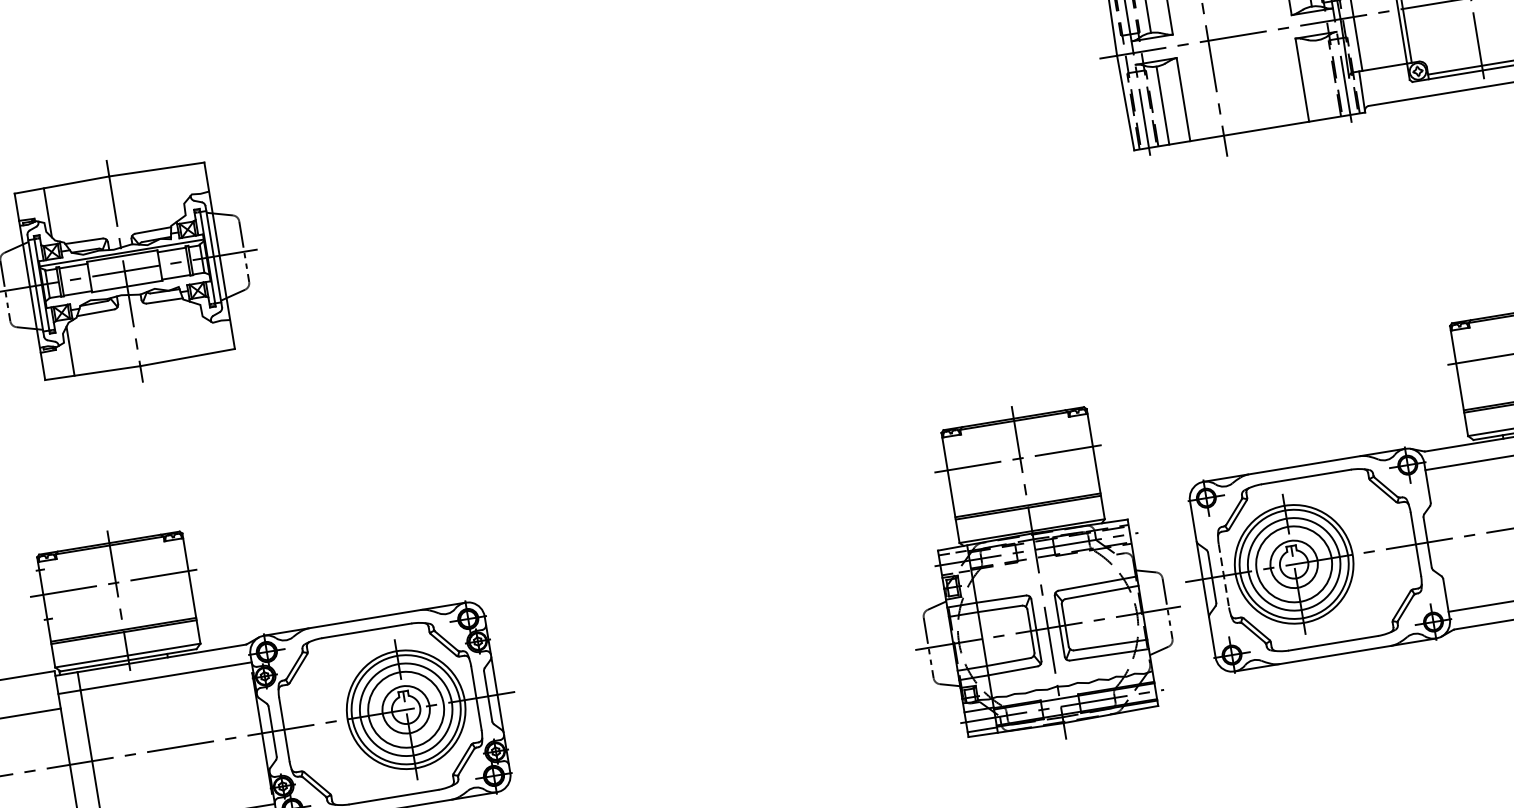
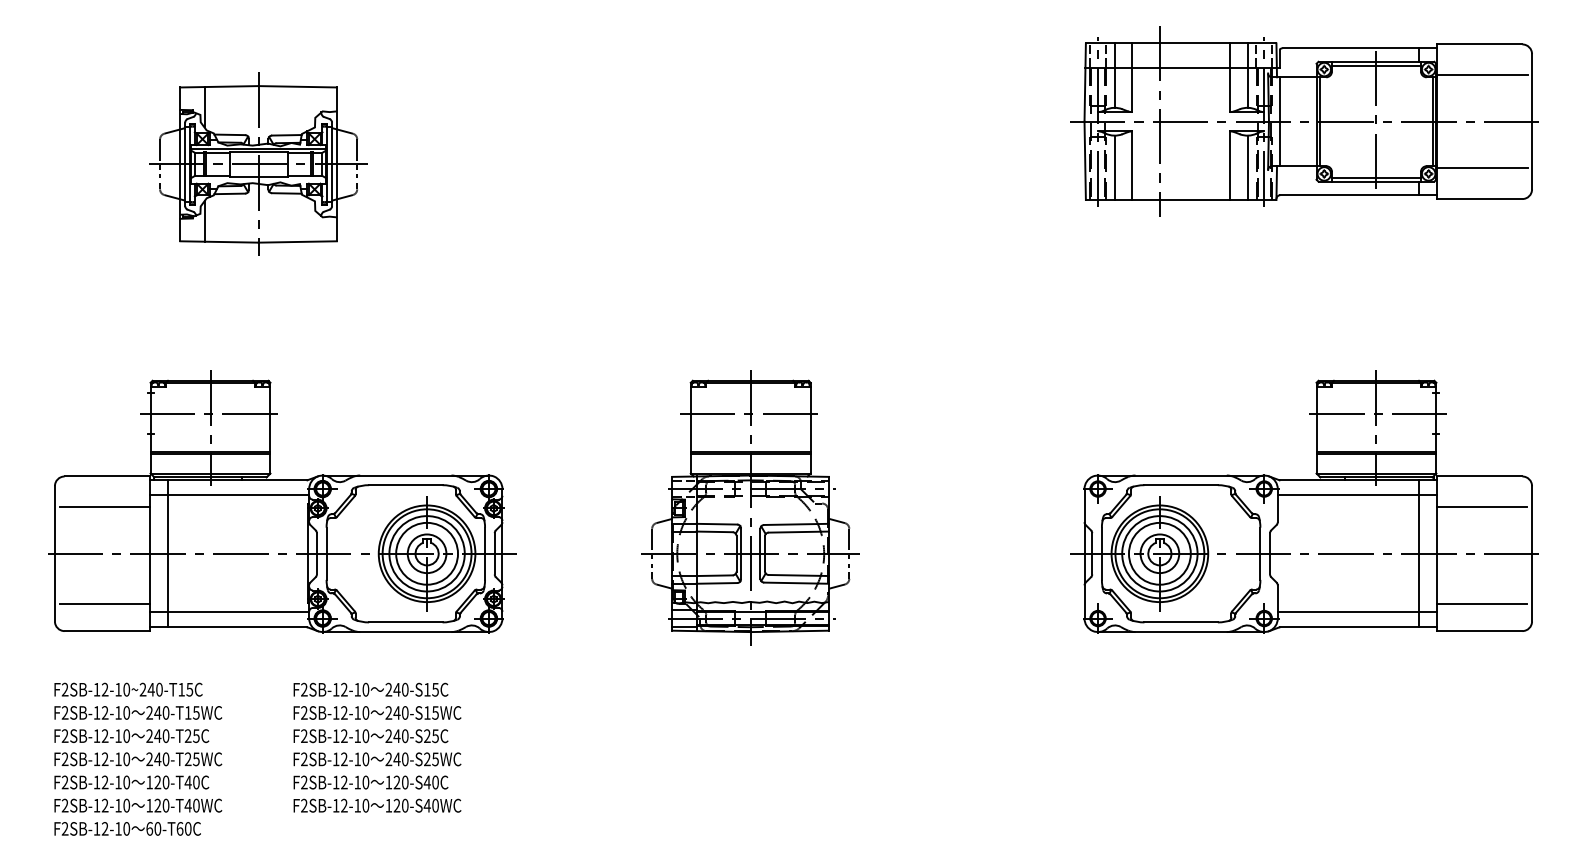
line: (1323, 78) -> (1247, 167), added
part: (1038, 572) -> (750, 507), moved
line: (1223, 576) -> (1101, 554), dashed -> solid

